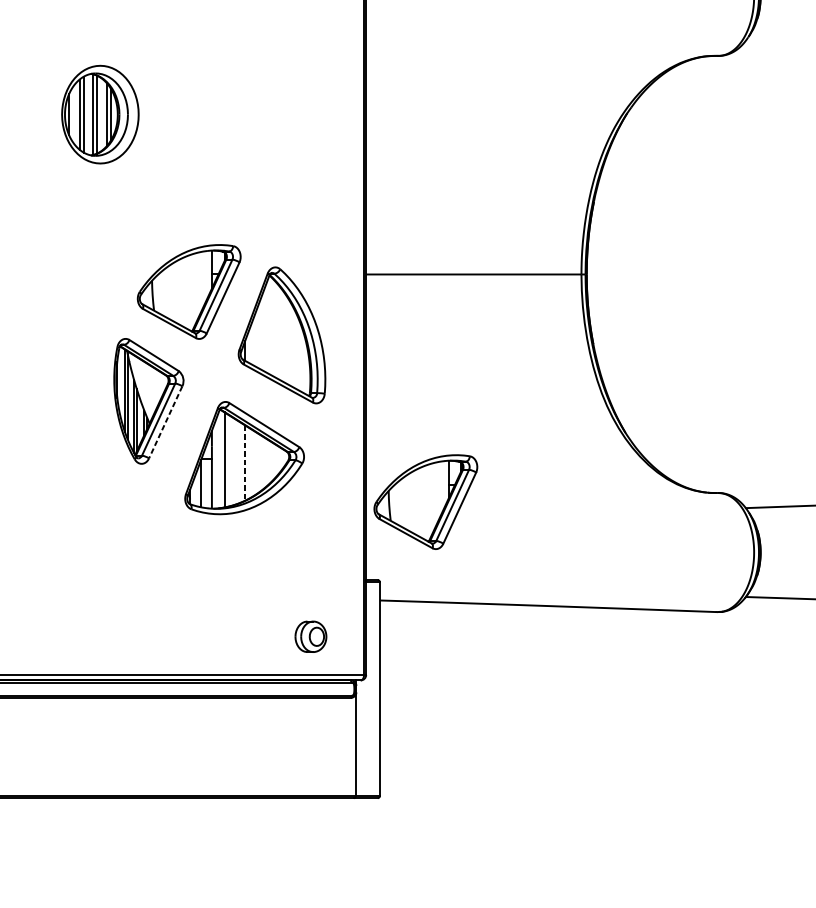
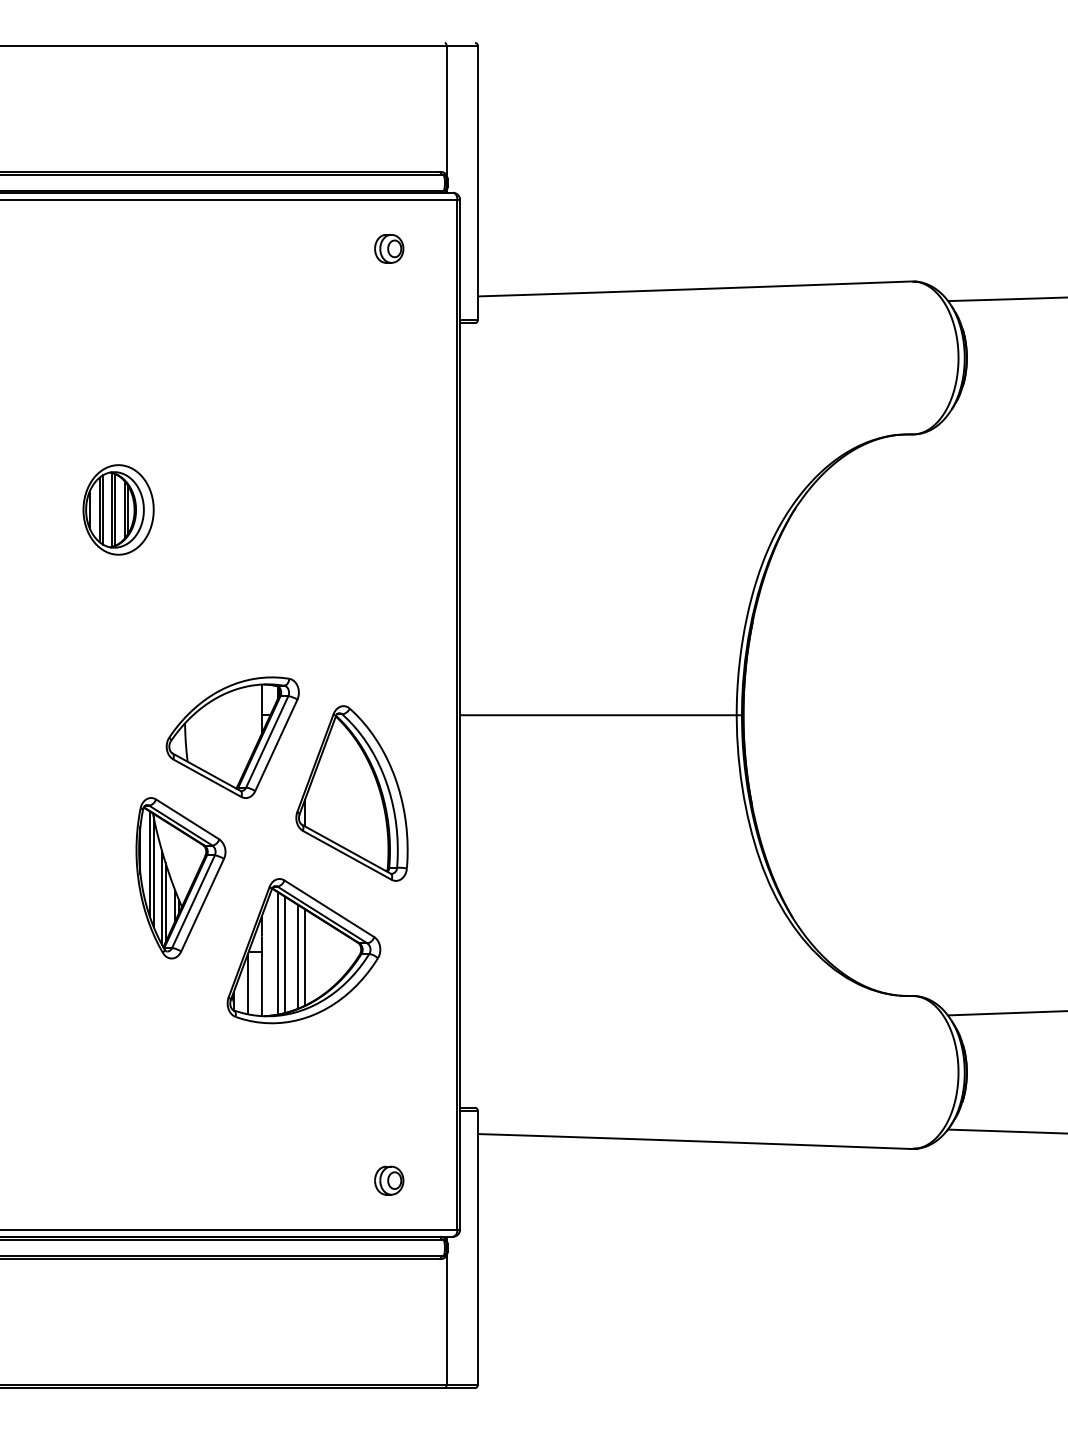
part: (100, 114) -> (118, 509), size x0.71
line: (165, 422) -> (202, 905), dashed -> solid
line: (230, 460) -> (285, 954), added
line: (239, 462) -> (297, 956), added
line: (245, 463) -> (304, 958), dashed -> solid
part: (425, 501) -> (536, 1007), removed
part: (311, 636) -> (389, 1180), size x0.71

